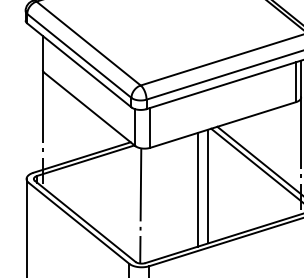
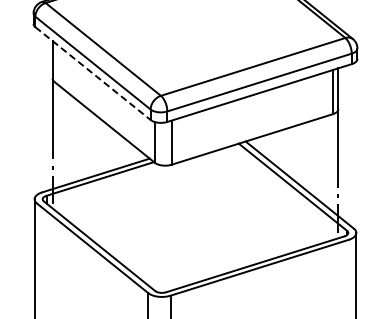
line: (79, 65) -> (93, 73), solid -> dashed
line: (208, 186) -> (235, 207), removed
line: (198, 189) -> (224, 210), removed
line: (140, 205) -> (160, 228), removed

